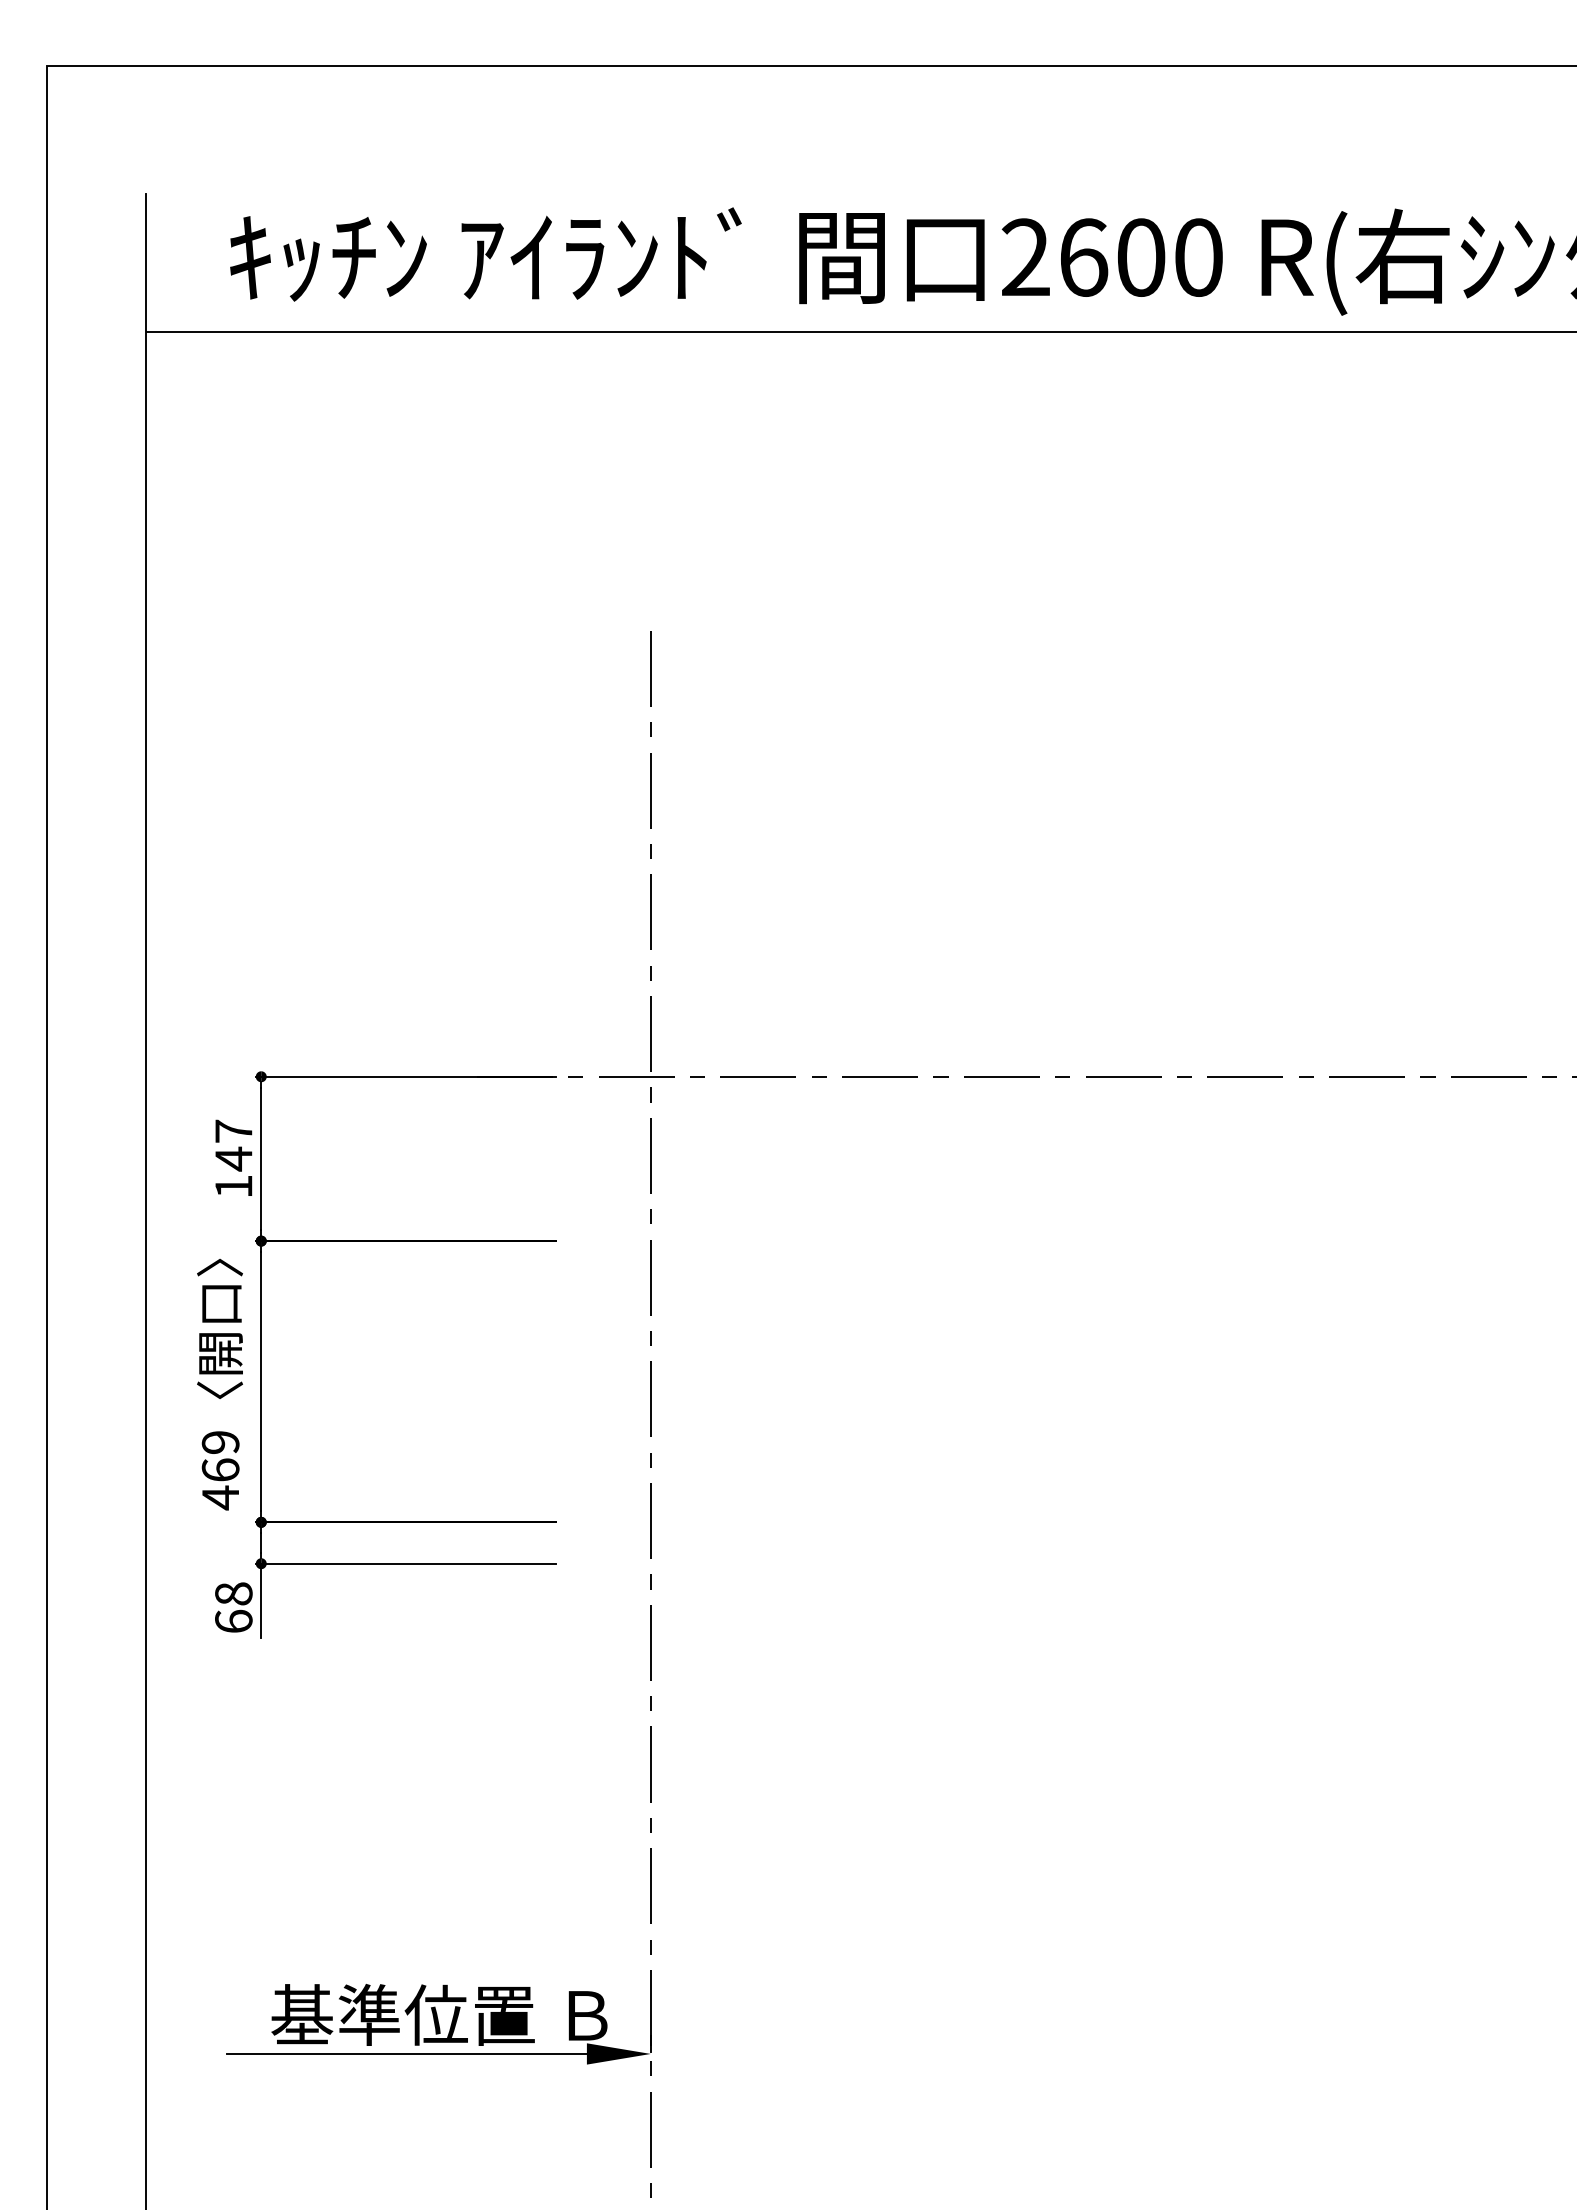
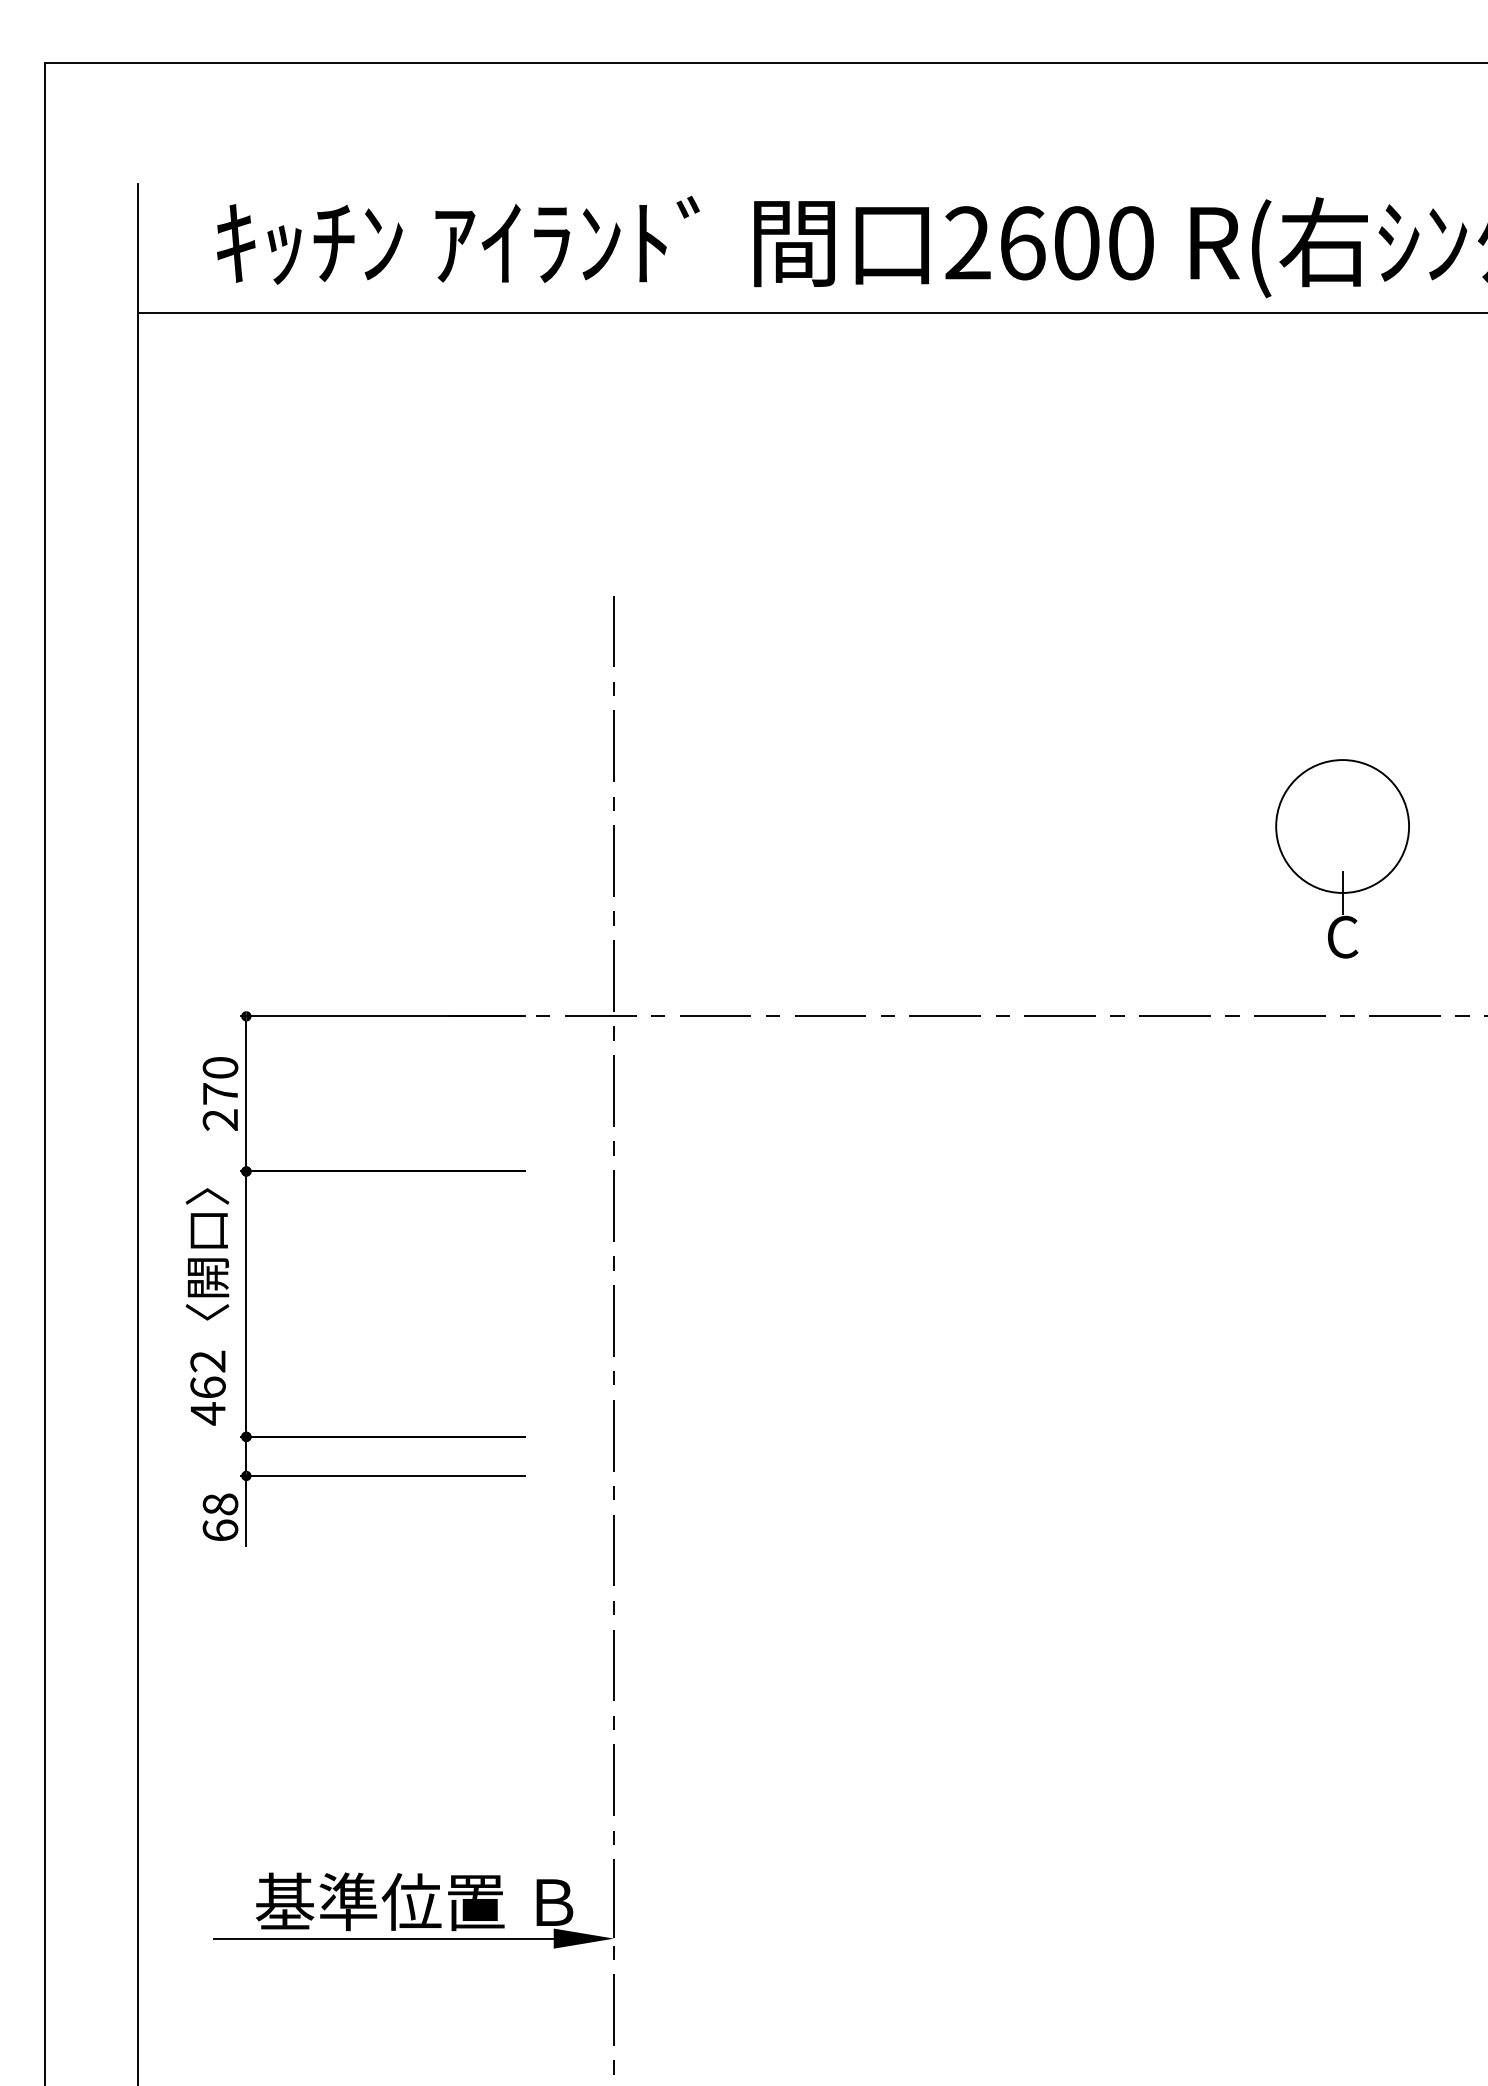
part: (1422, 909) -> (1342, 858), added
text: (233, 1158) -> (220, 1093), 147 -> 270
text: (220, 1442) -> (207, 1361), 469 -> 462

